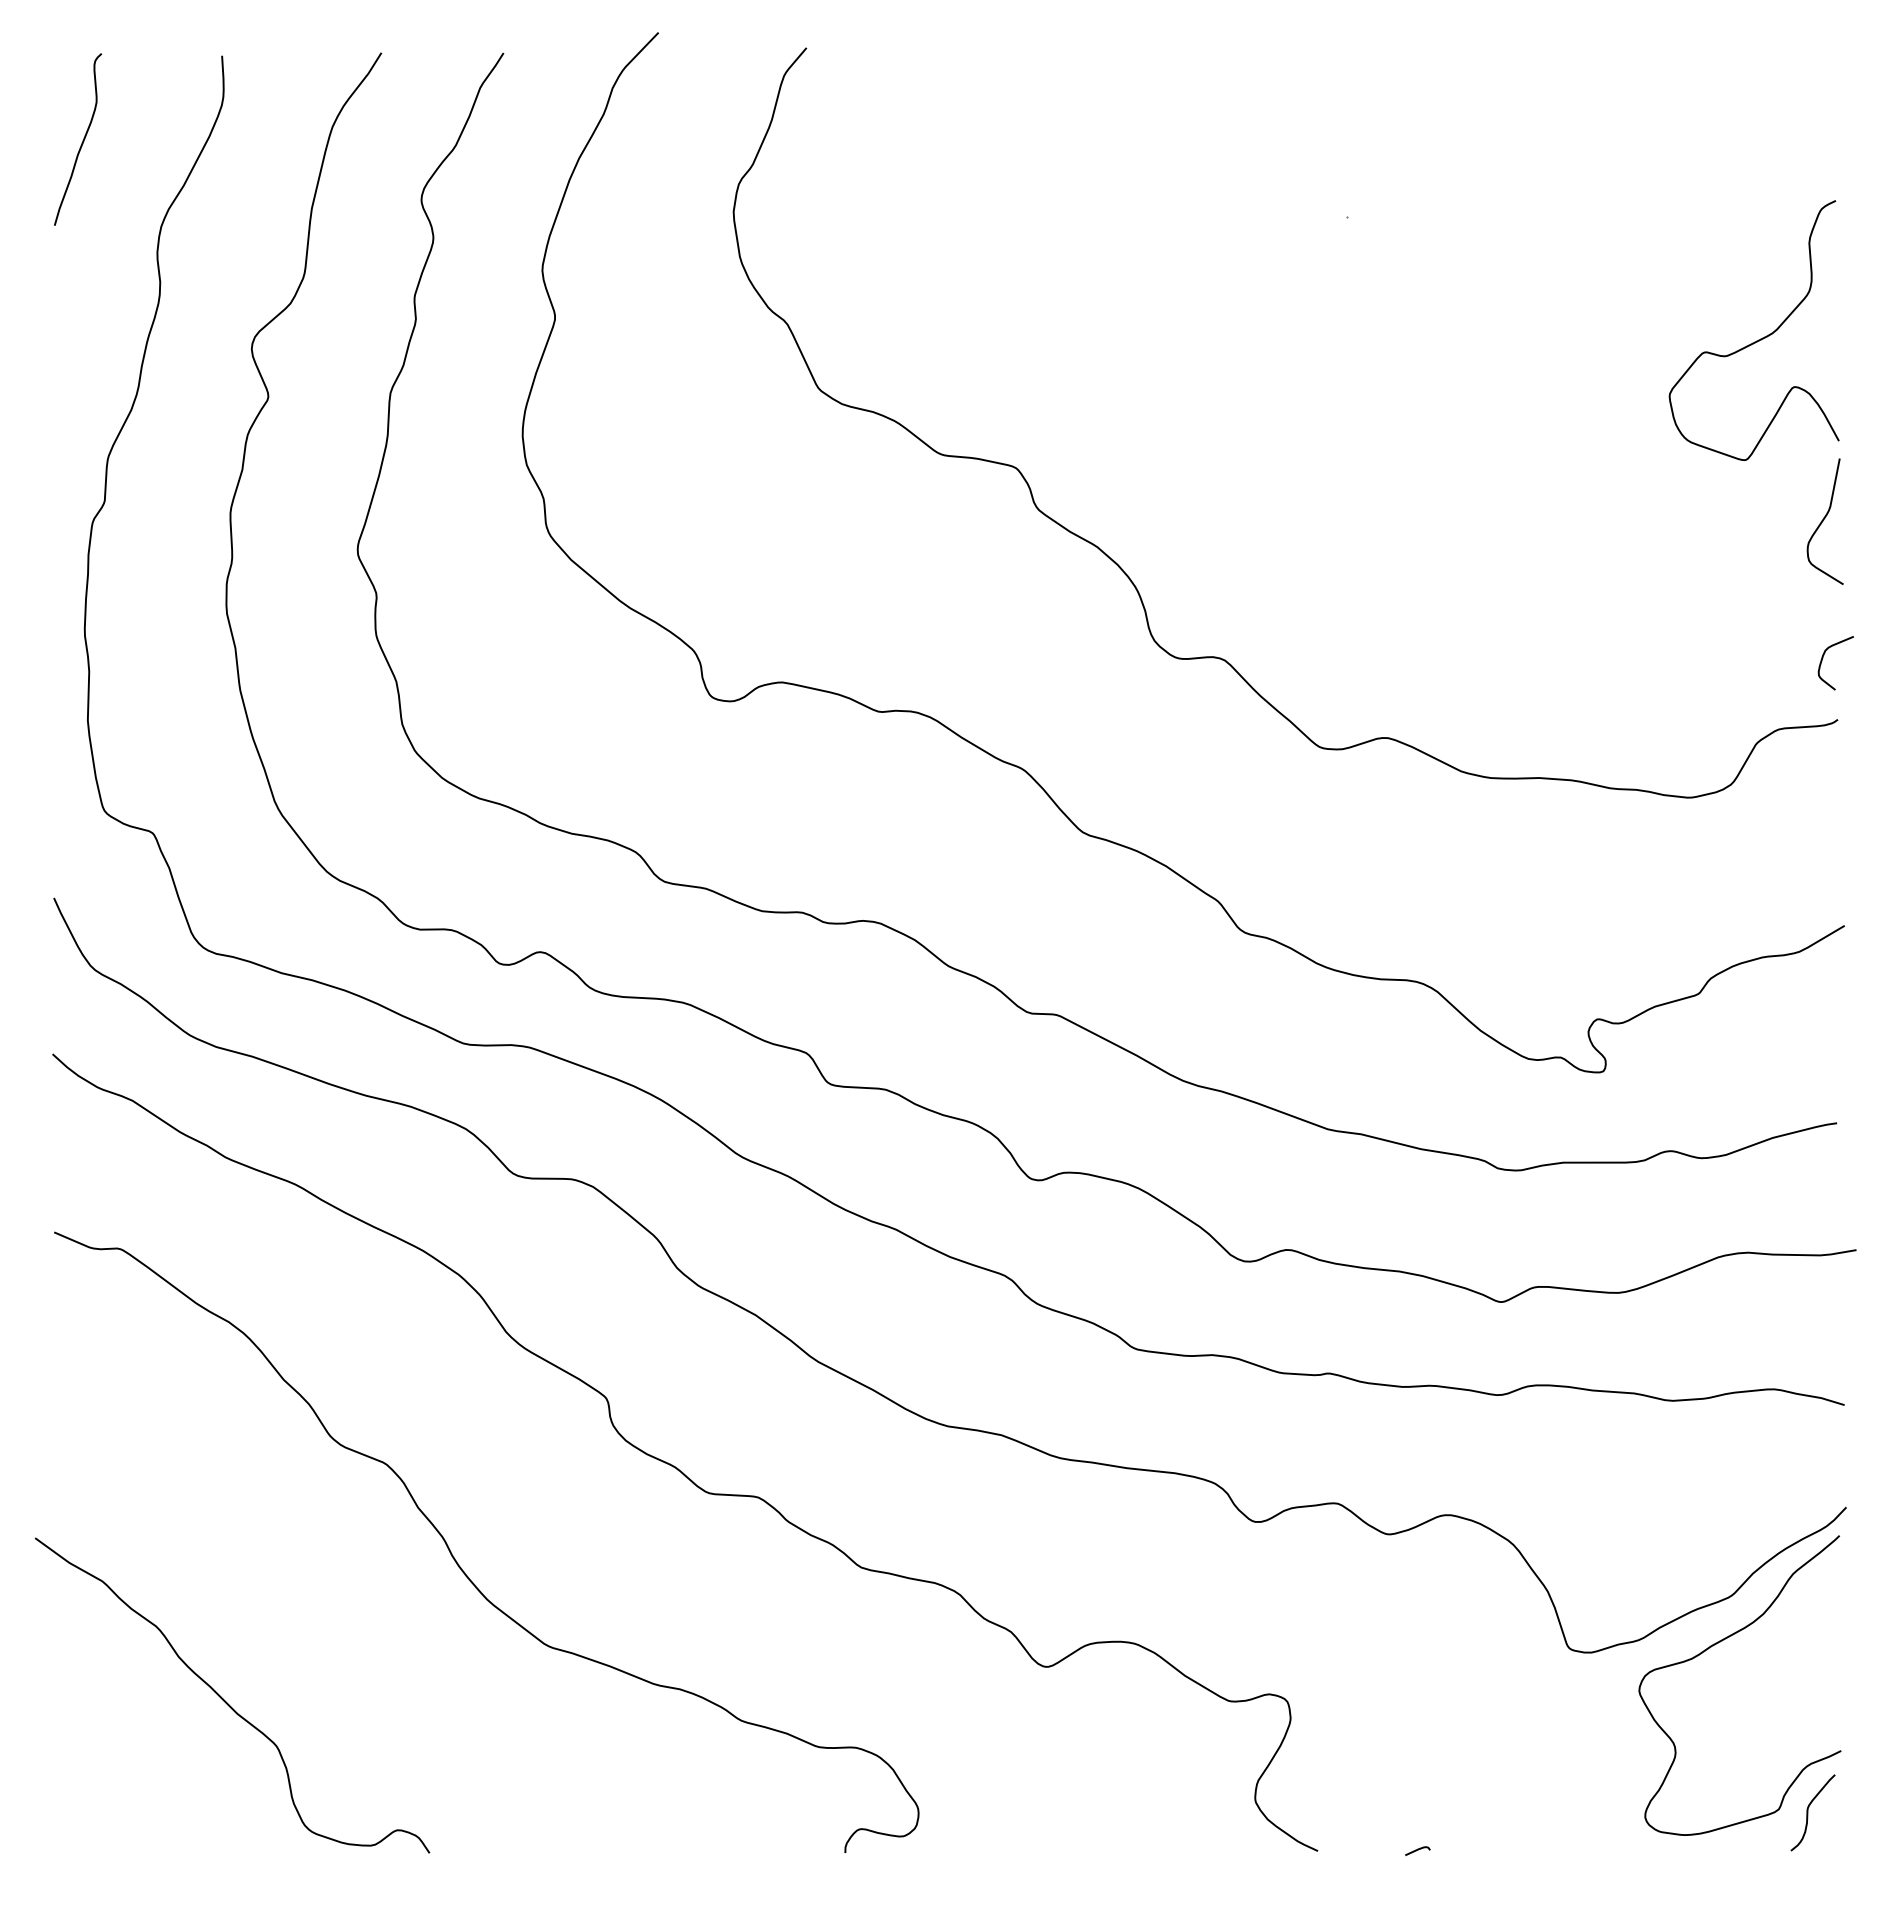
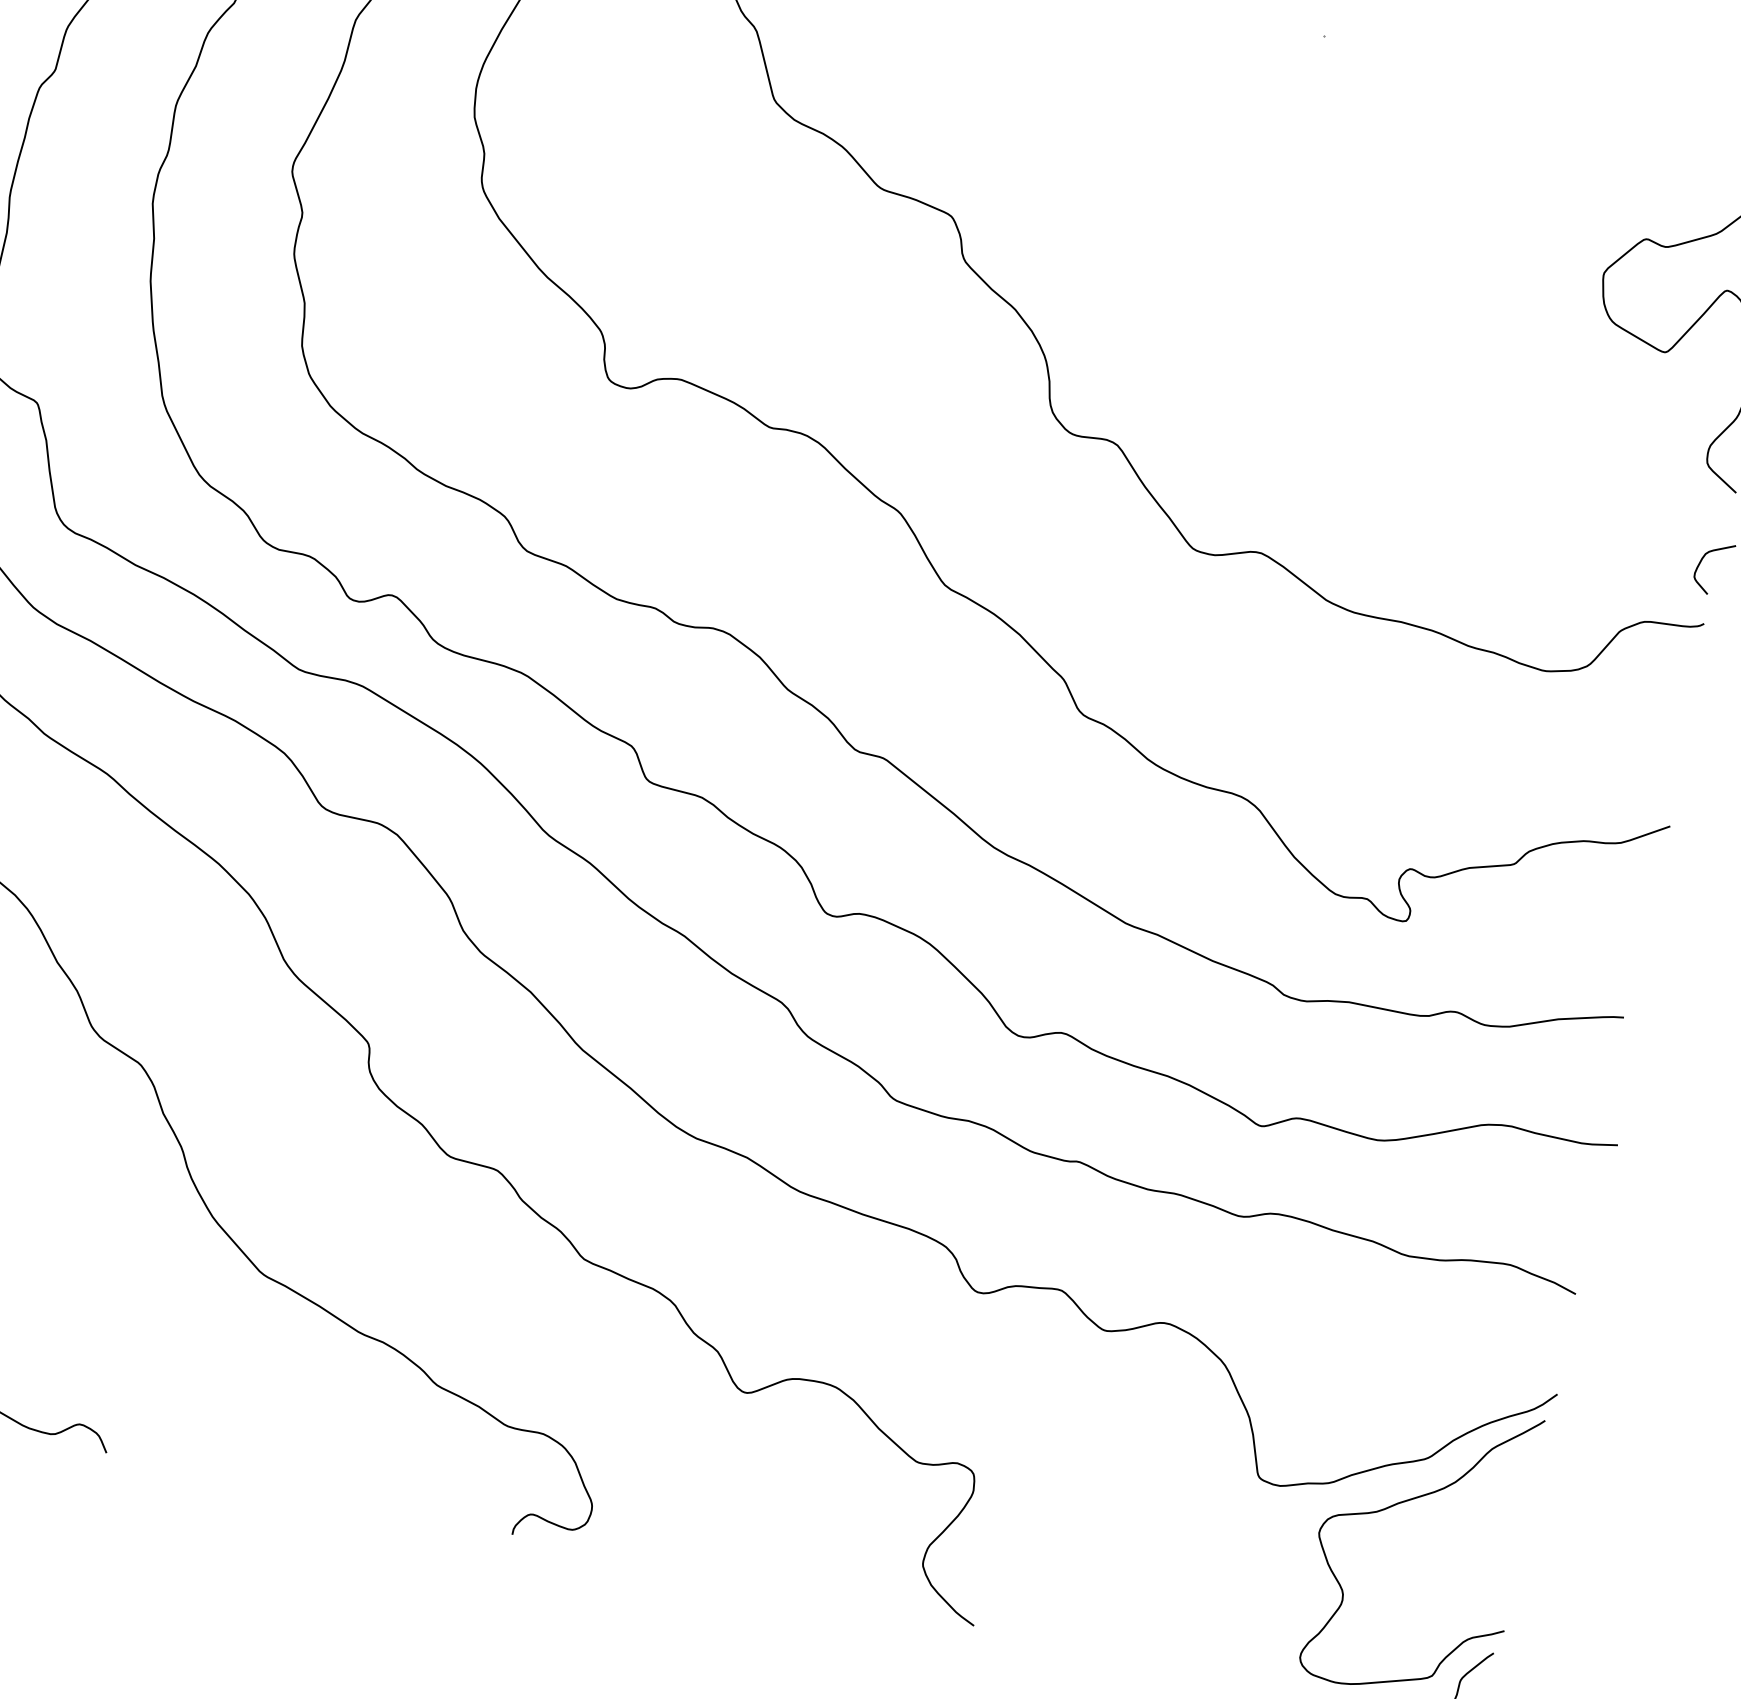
curve: (1417, 1850) -> (1071, 1644), removed

